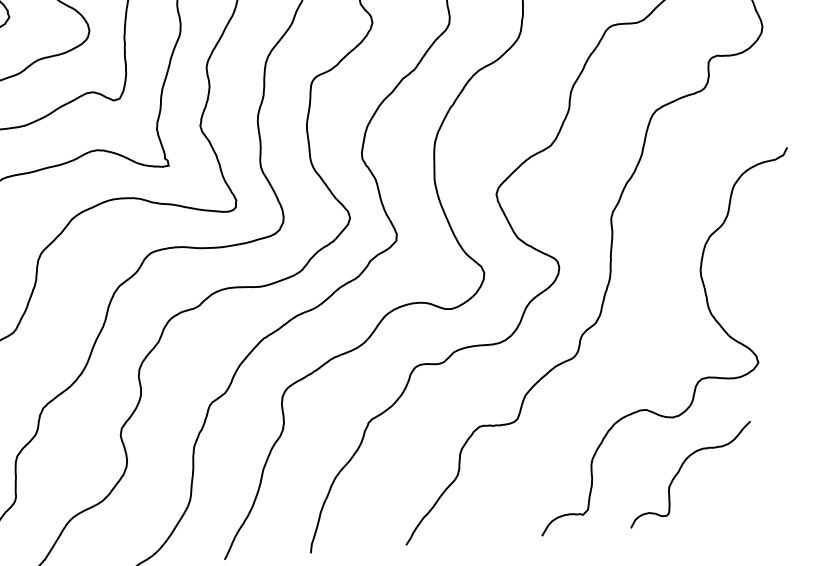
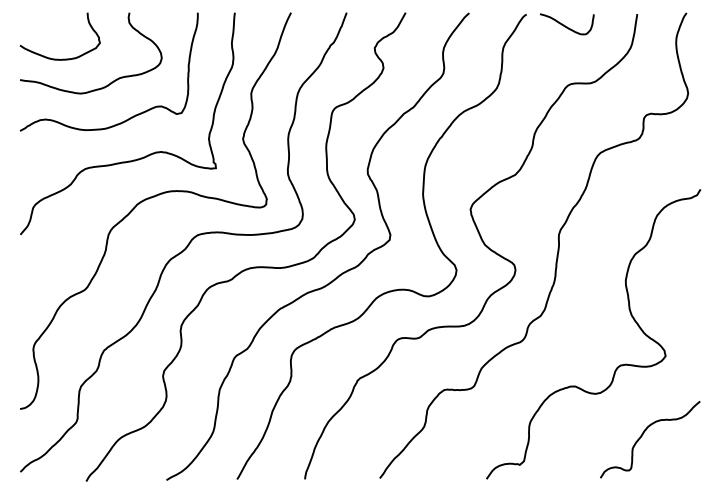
curve: (682, 467) -> (644, 433), moved

